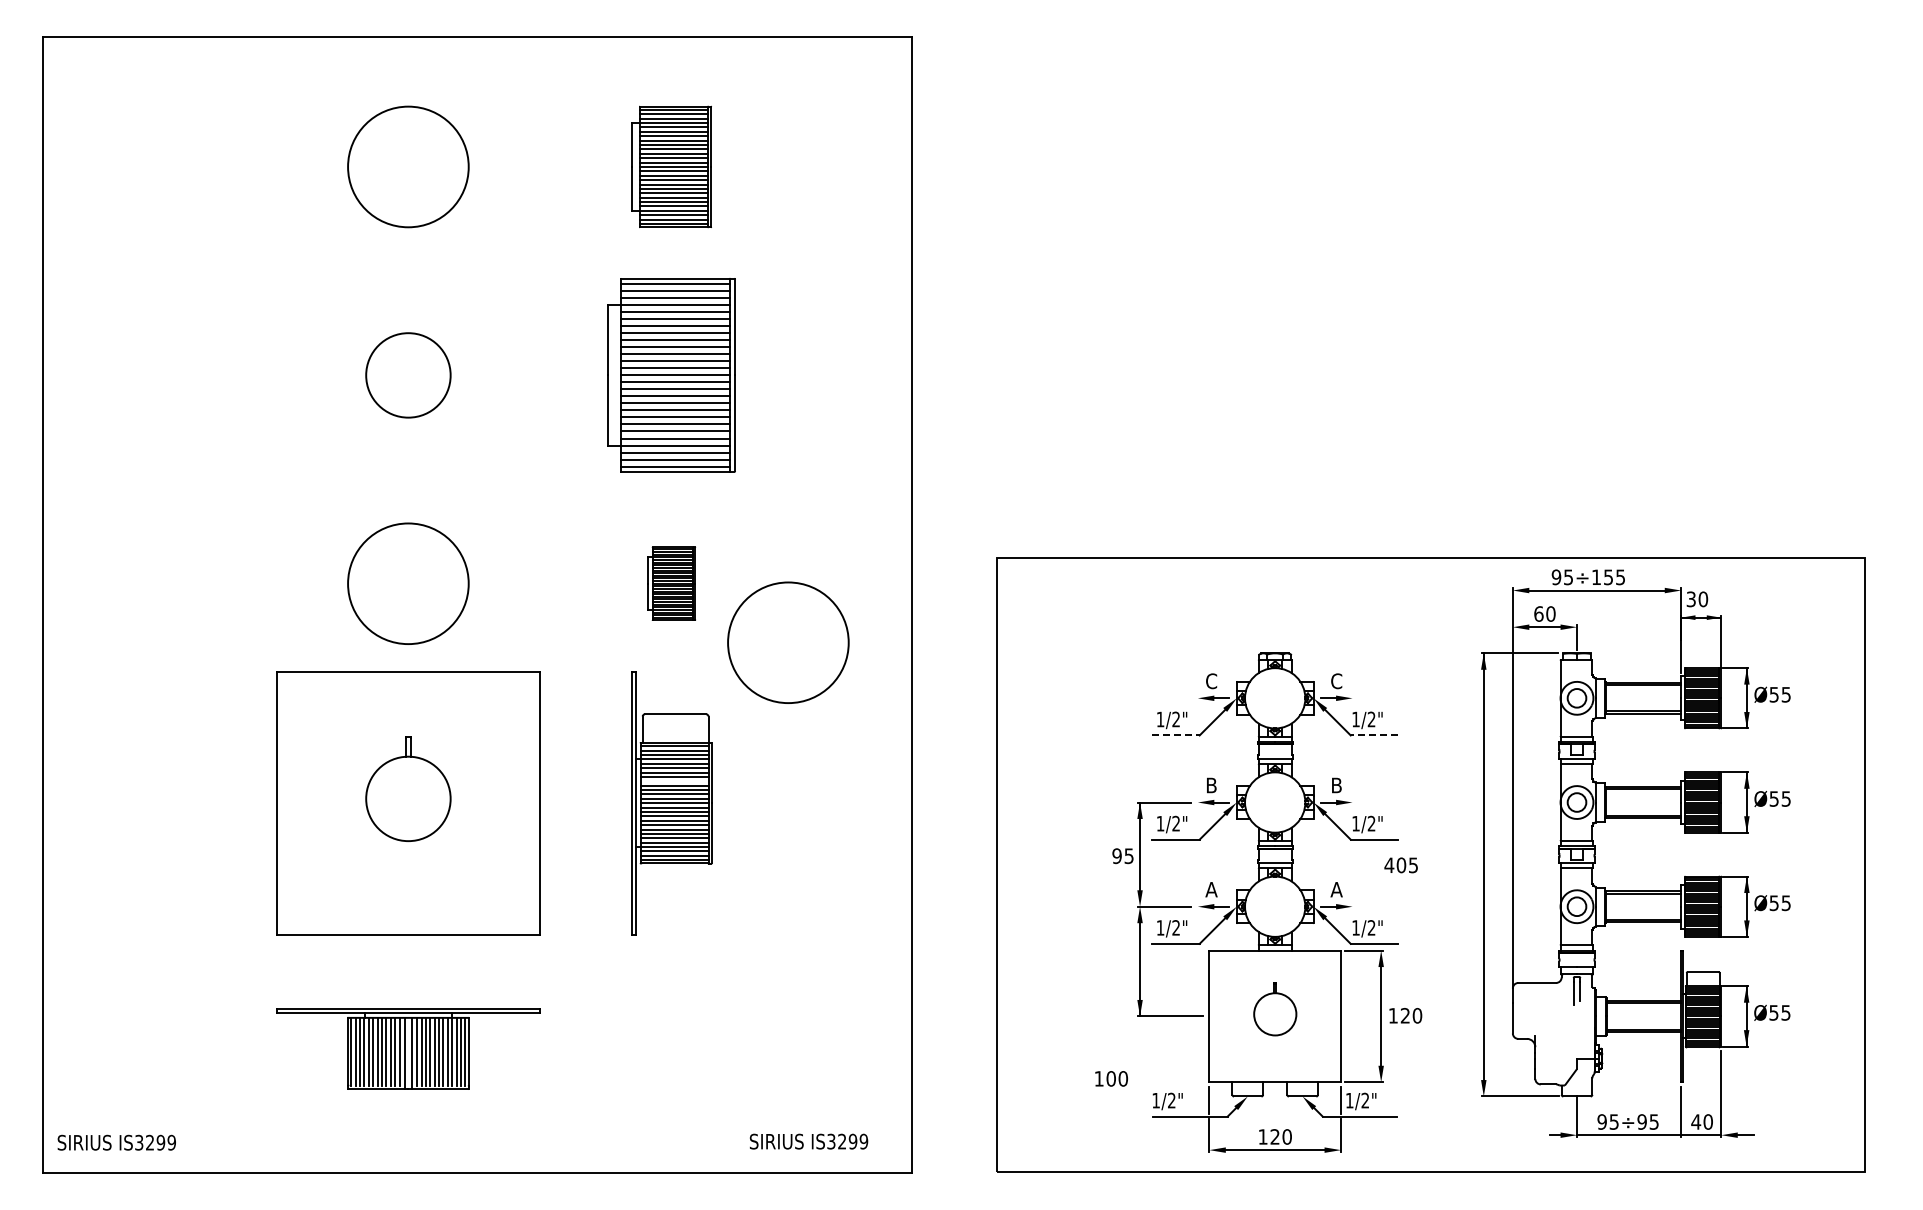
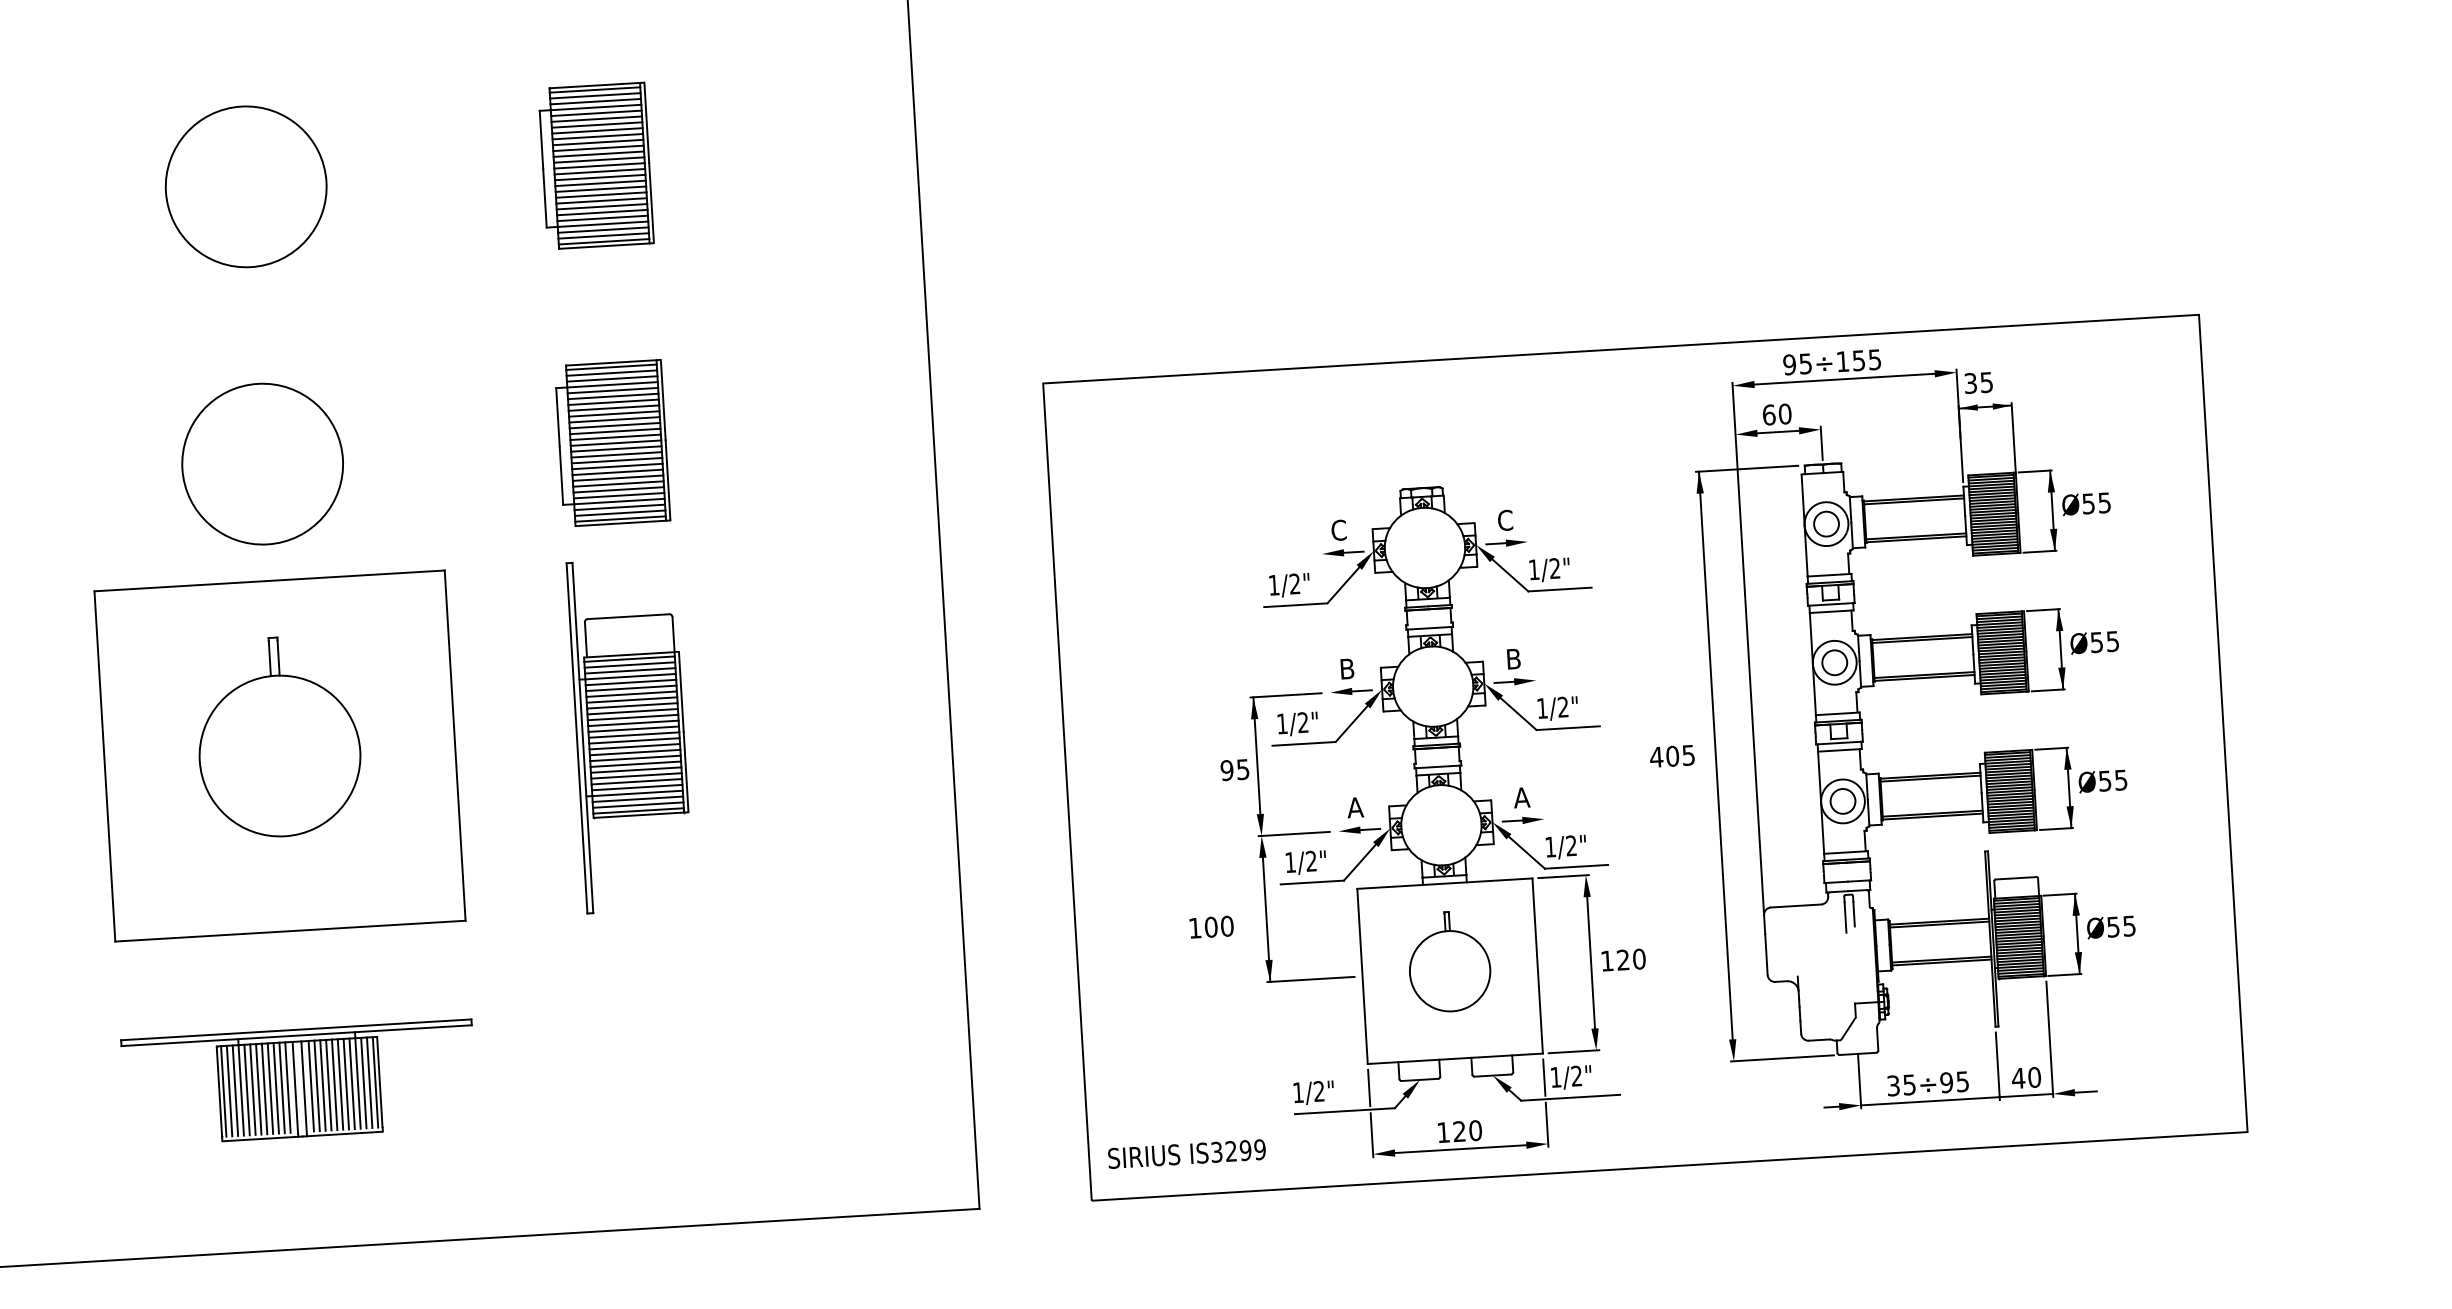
circle: (408, 375) -> (246, 187), size x1.43
part: (671, 375) -> (596, 166), size x0.62
part: (671, 583) -> (612, 442), size x1.67
text: (1703, 599) -> (1987, 382), 30 -> 35
circle: (788, 642) -> (773, 512), removed
line: (1175, 735) -> (1295, 605), dashed -> solid
line: (1374, 735) -> (1560, 589), dashed -> solid
line: (674, 781) -> (632, 706), added
part: (408, 788) -> (279, 736), size x1.43
text: (1400, 865) -> (1671, 756), moved
part: (1275, 1009) -> (1449, 961), size x1.43
text: (1111, 1078) -> (1211, 926), moved
text: (1601, 1121) -> (1892, 1085), 95÷95 -> 35÷95
text: (808, 1141) -> (1186, 1153), moved

